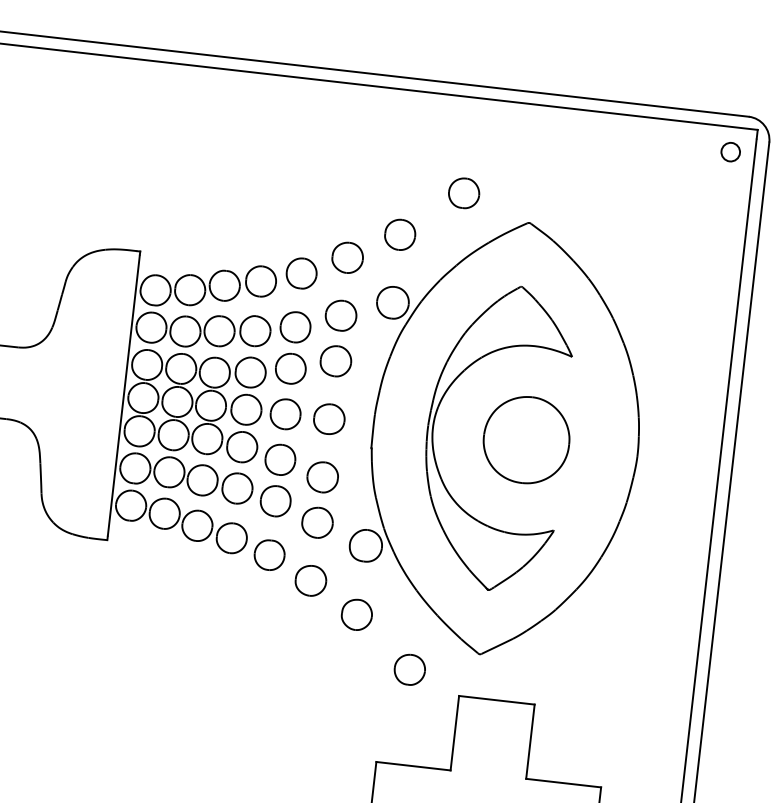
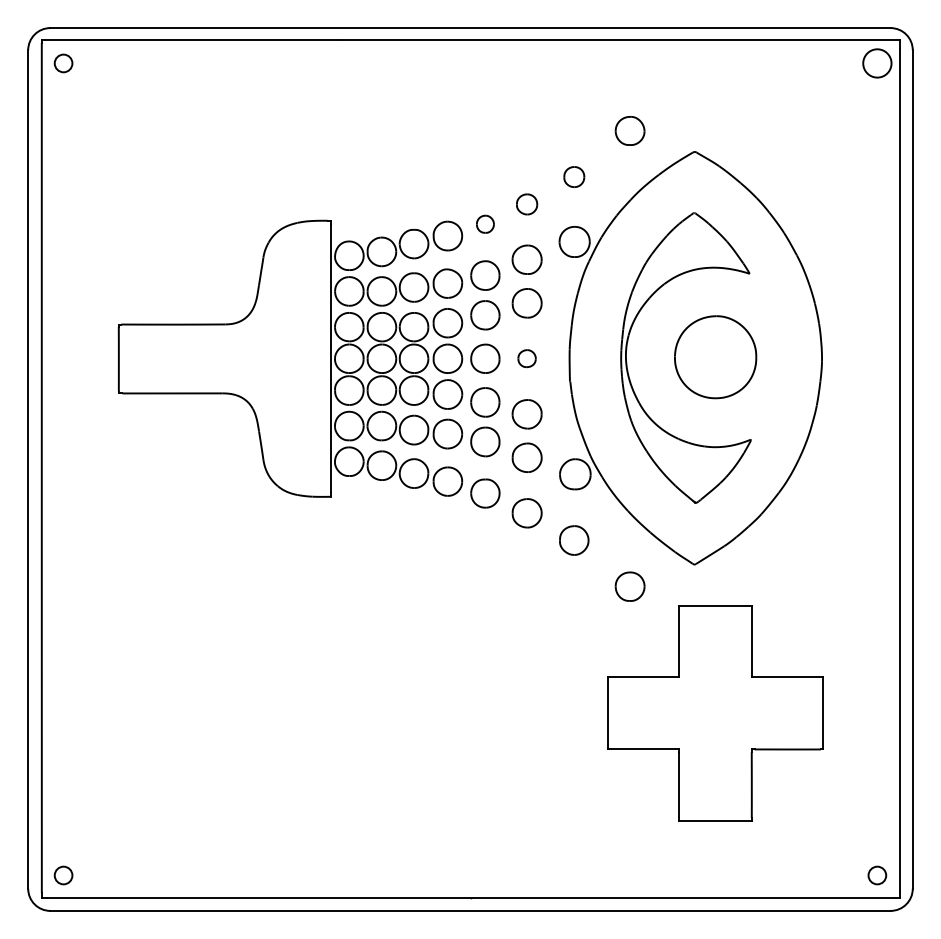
circle: (730, 152) -> (877, 63), size x1.6
part: (400, 234) -> (574, 176), size x0.7
part: (347, 257) -> (526, 204), size x0.7
part: (301, 273) -> (485, 224), size x0.6
part: (328, 418) -> (526, 358), size x0.6

